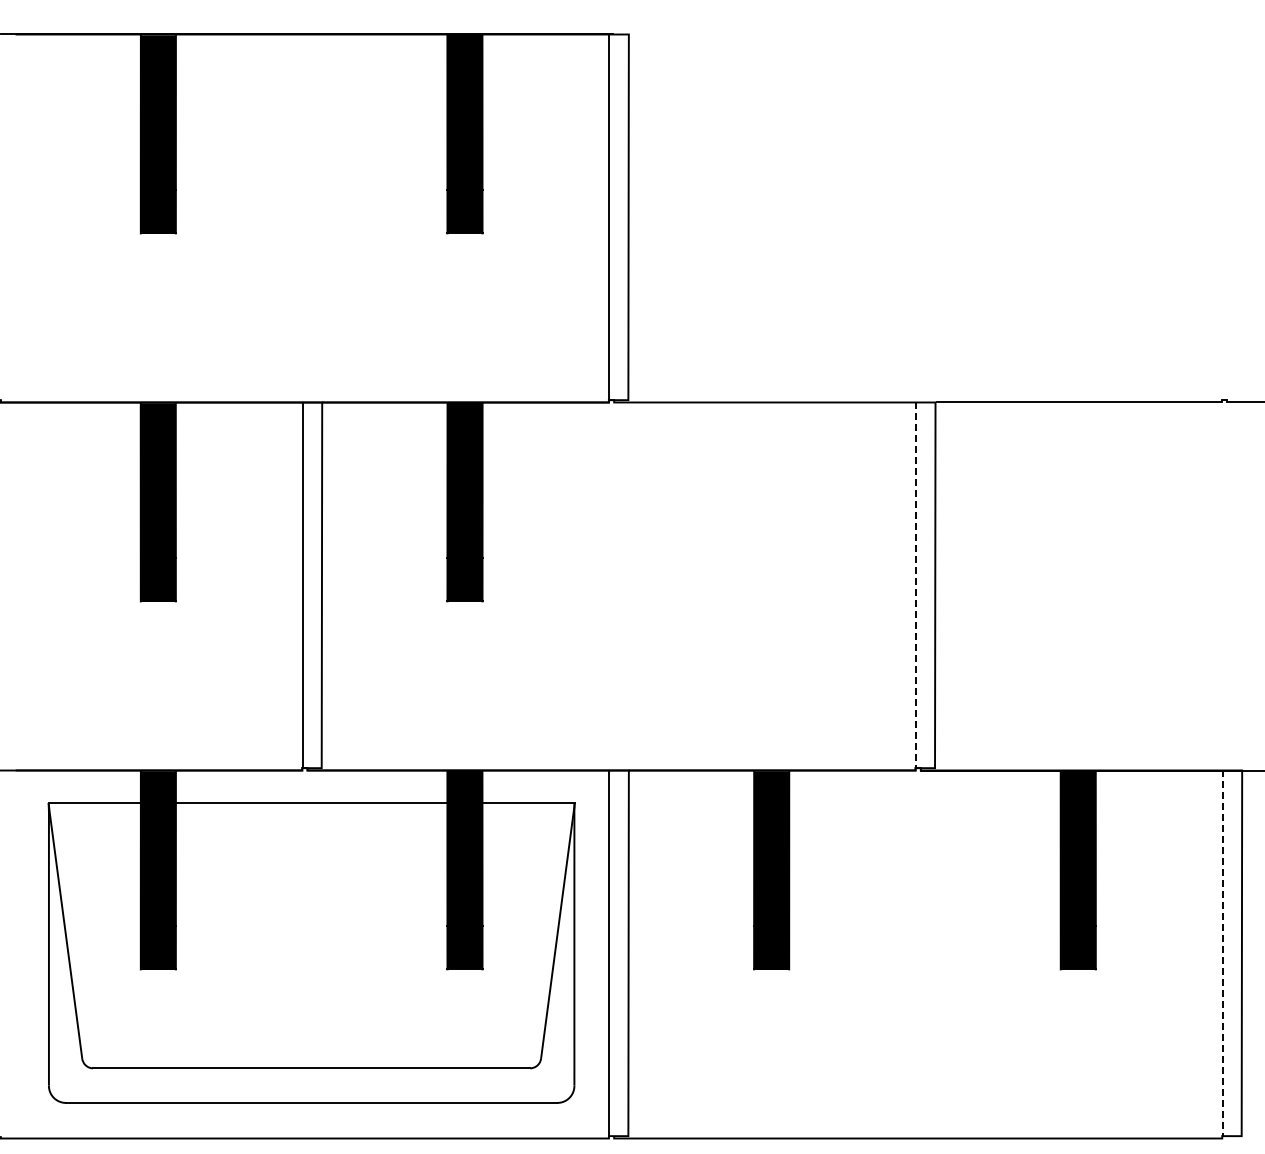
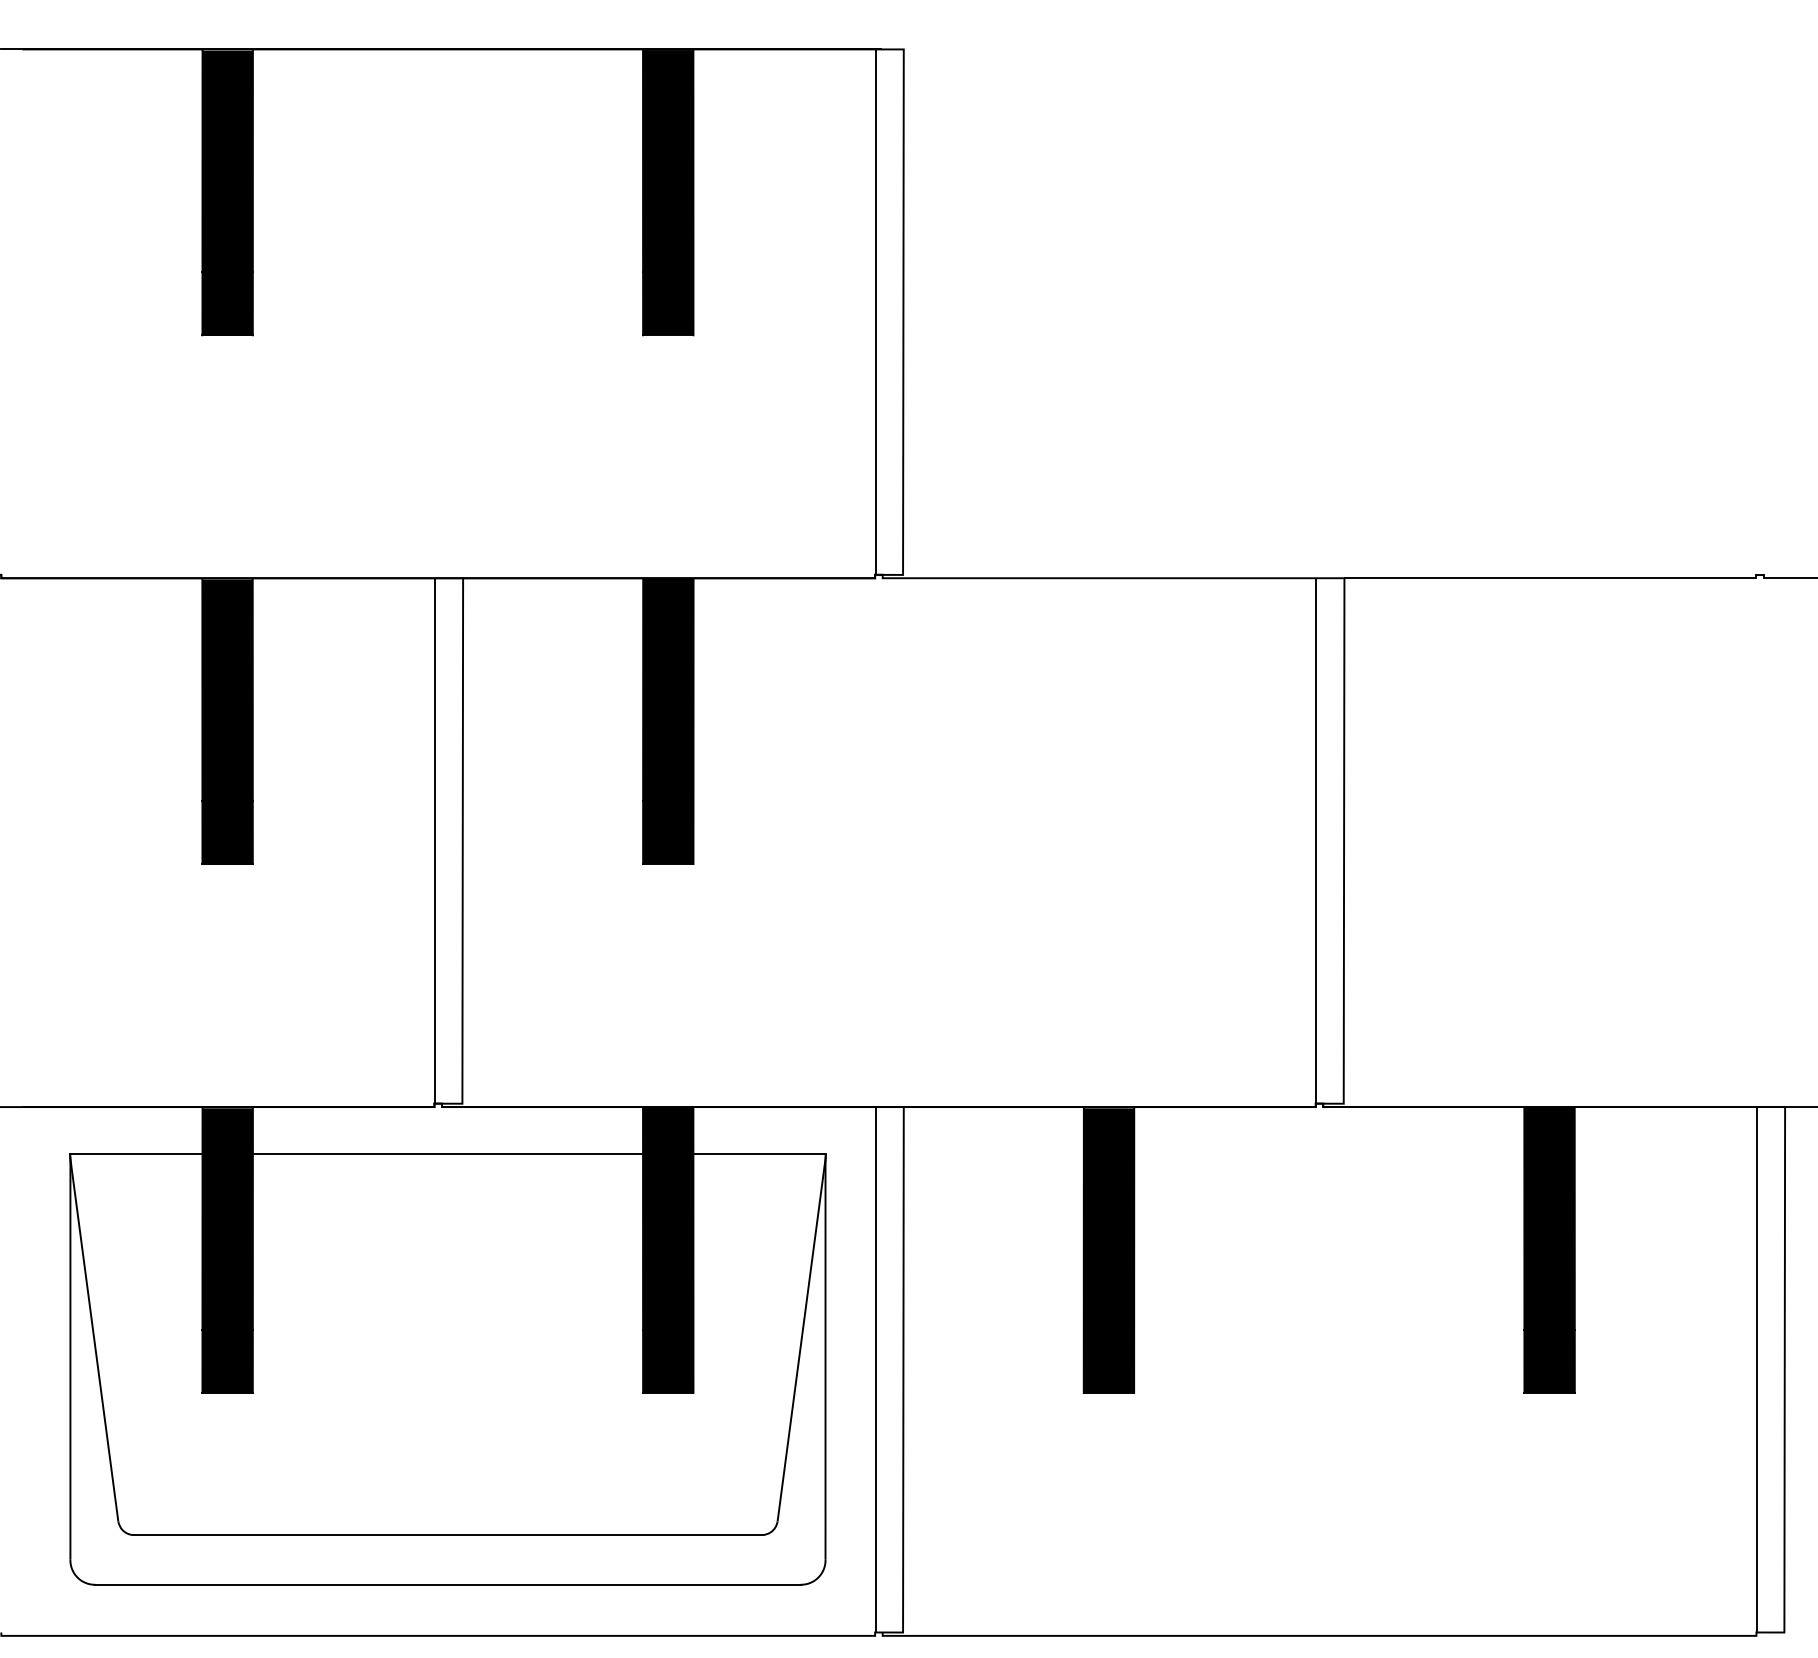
line: (916, 585) -> (1317, 841), dashed -> solid
line: (1222, 953) -> (1756, 1370), dashed -> solid

